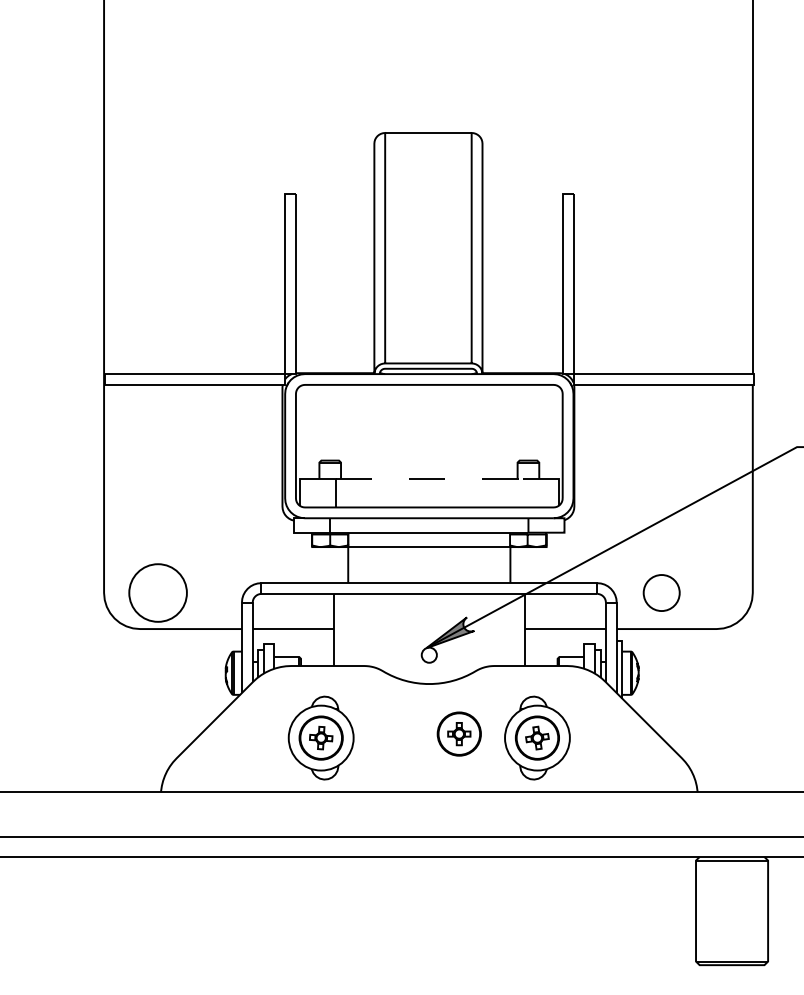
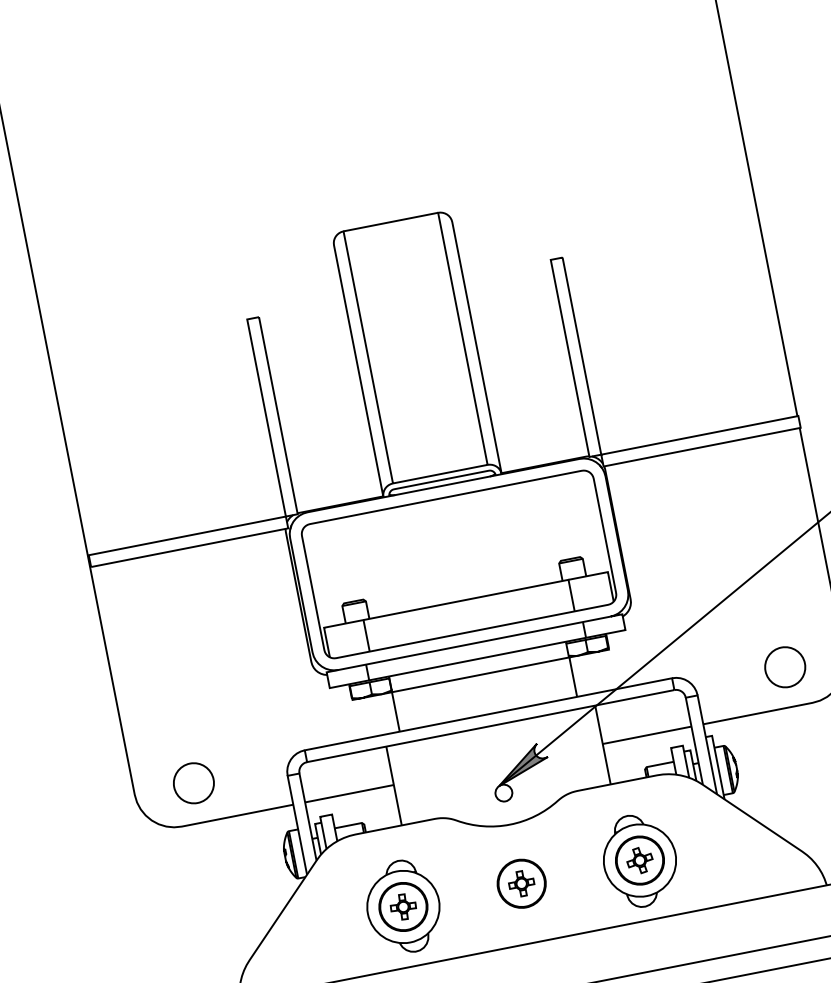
line: (444, 478) -> (482, 596), dashed -> solid
circle: (661, 592) -> (784, 666), moved
circle: (158, 593) -> (194, 783), size x0.62
part: (458, 733) -> (520, 883), moved

